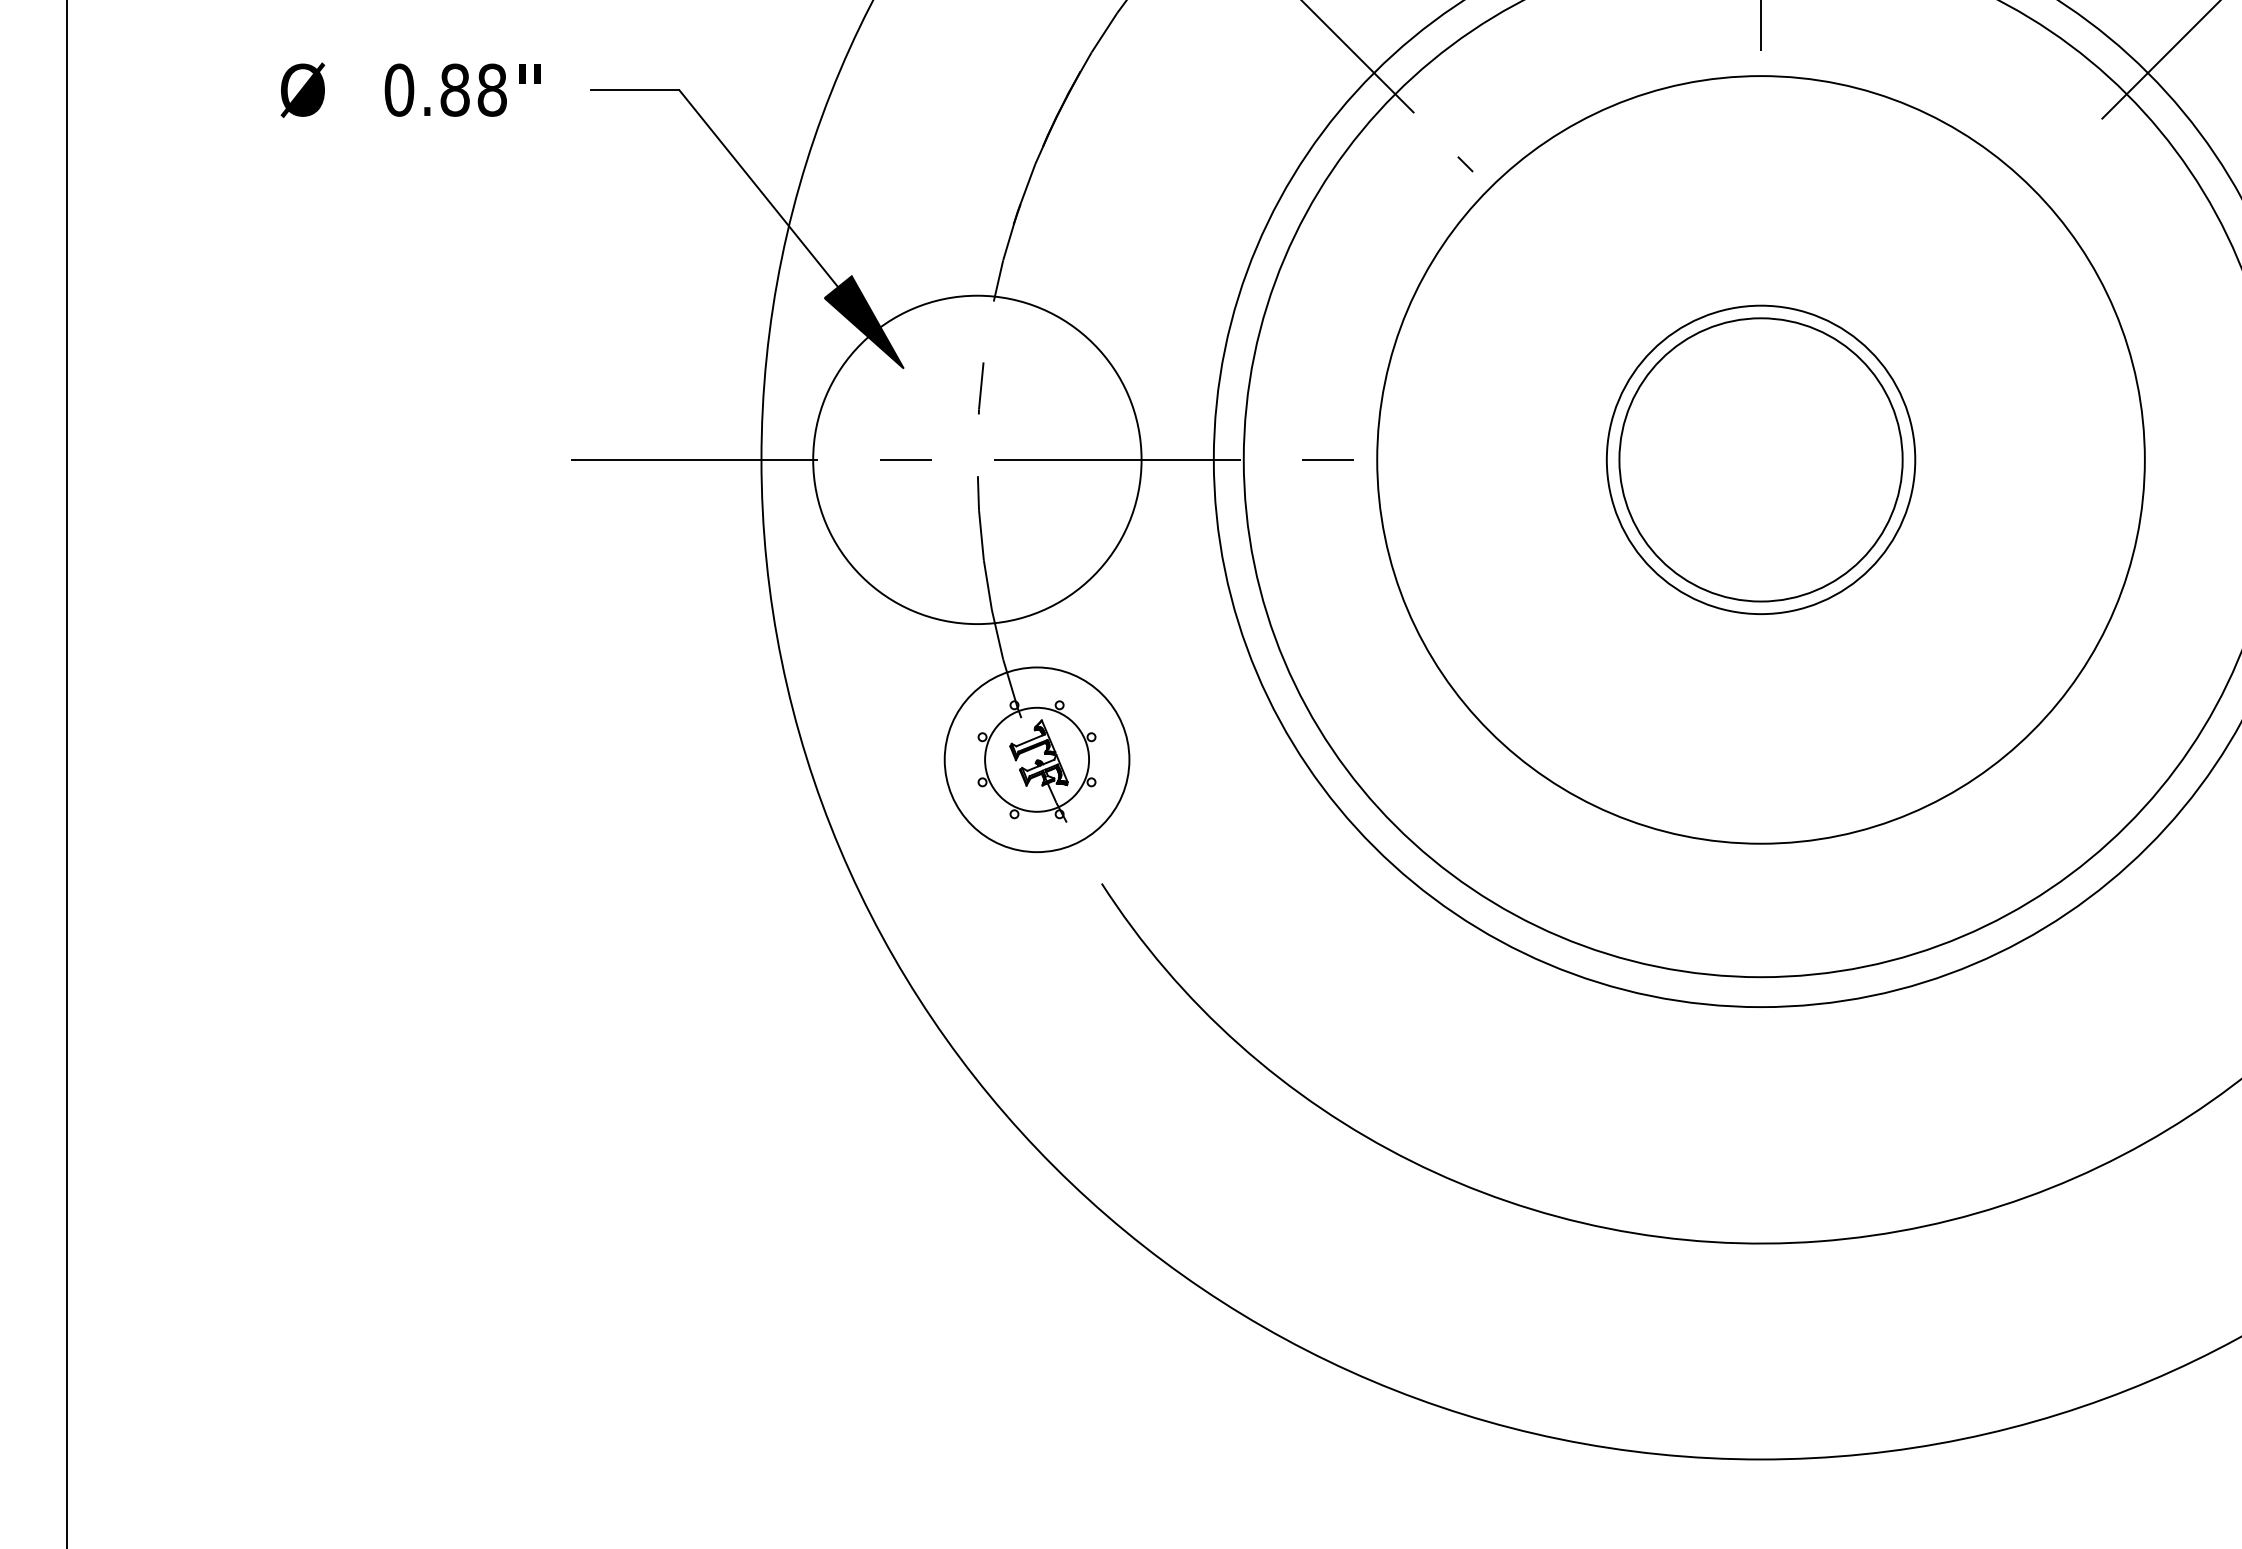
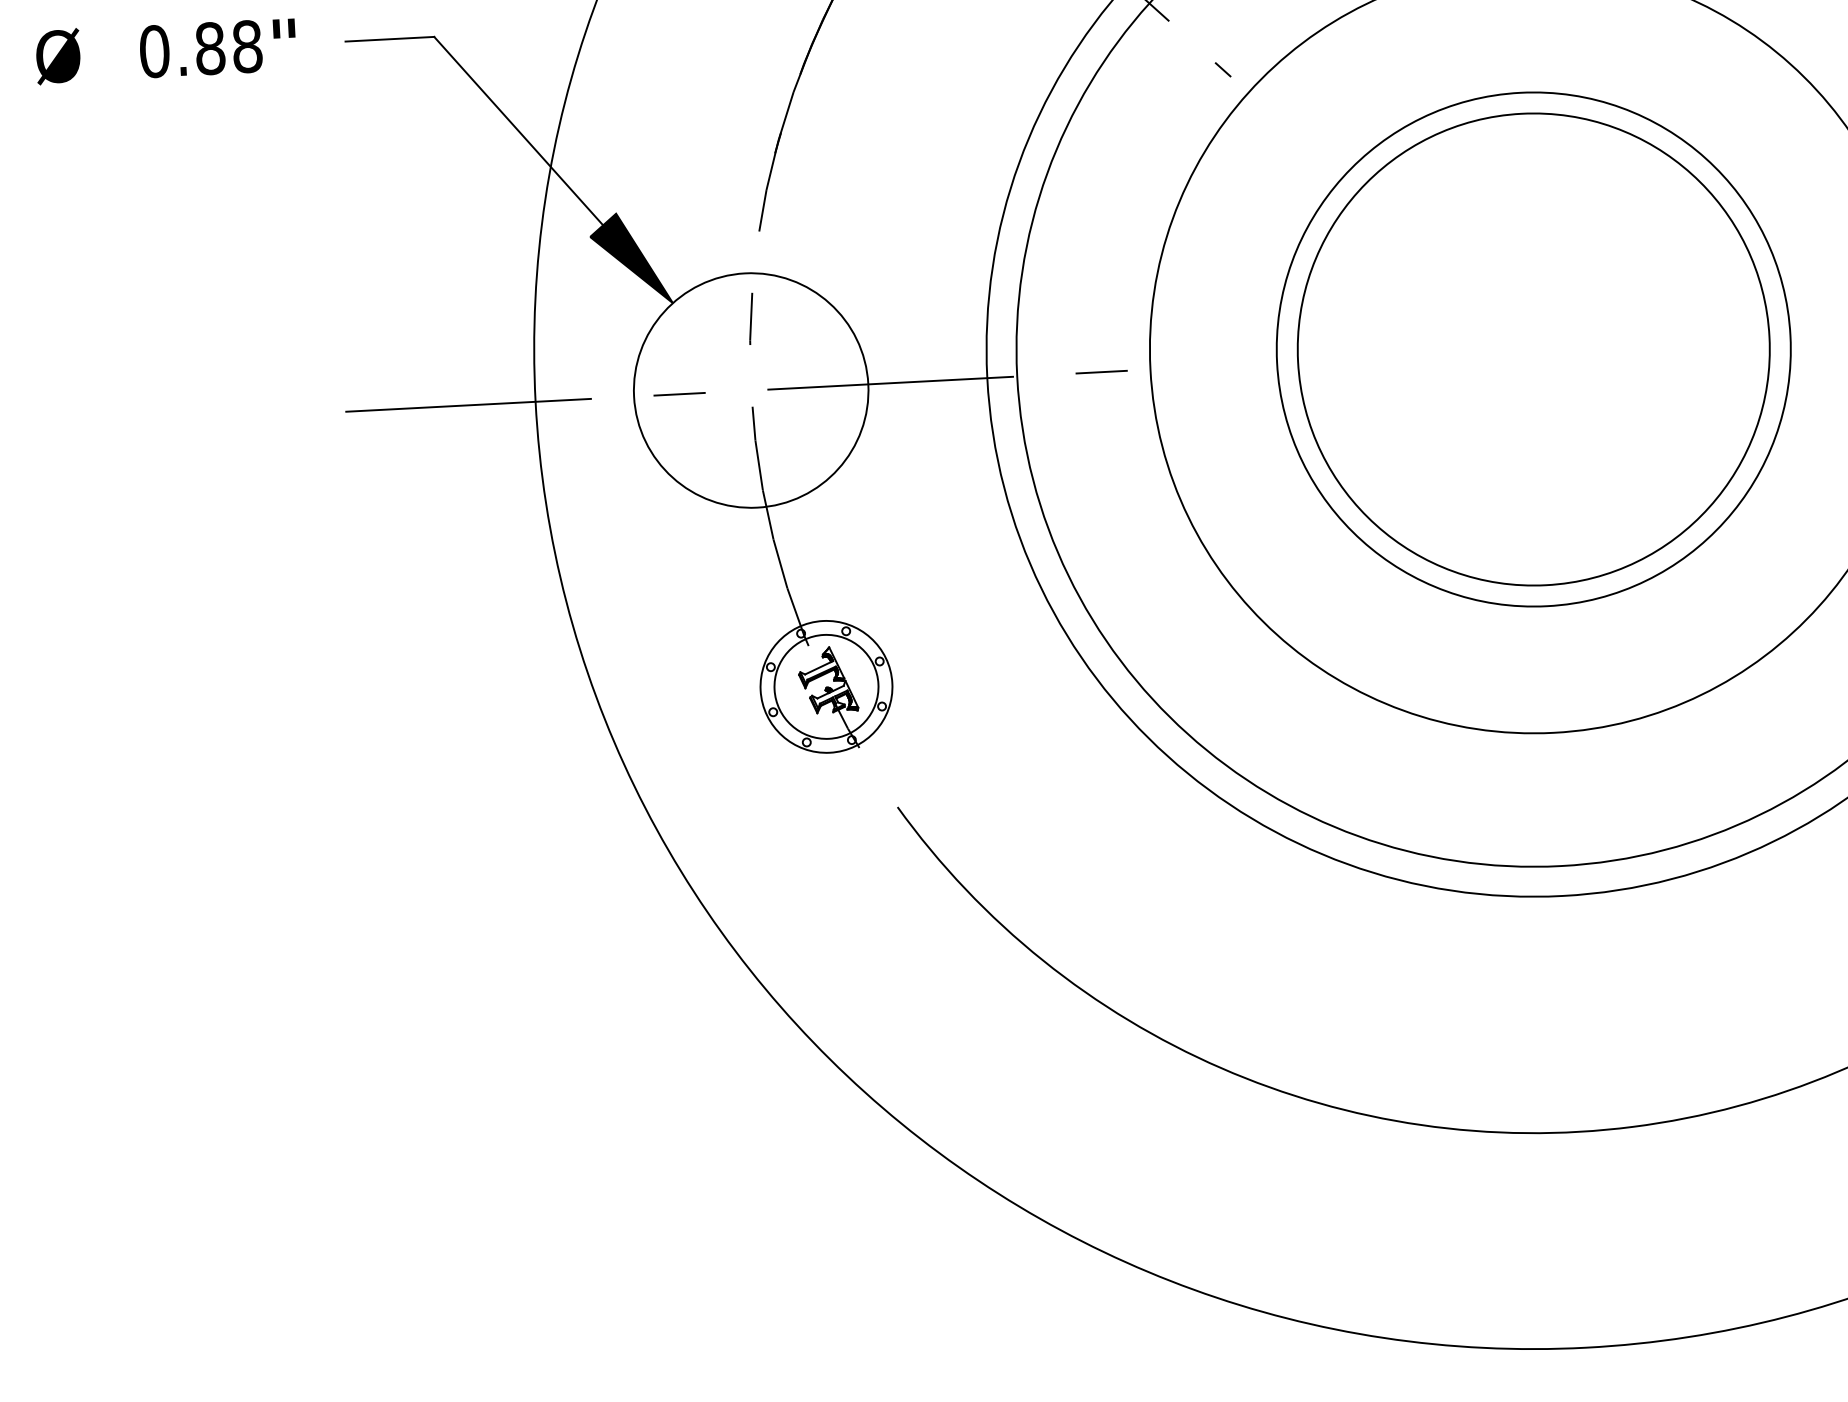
circle: (977, 459) -> (751, 390), size x0.71
circle: (1761, 459) -> (1534, 349), size x1.67
circle: (1761, 459) -> (1534, 349), size x1.67
circle: (1037, 759) -> (826, 686), size x0.71

